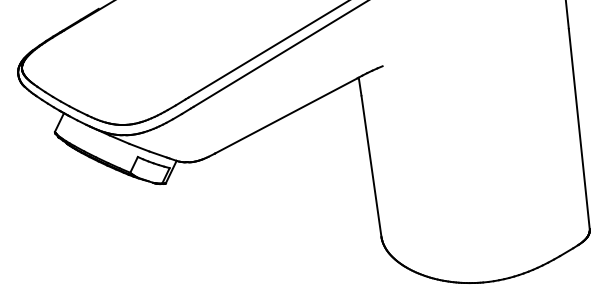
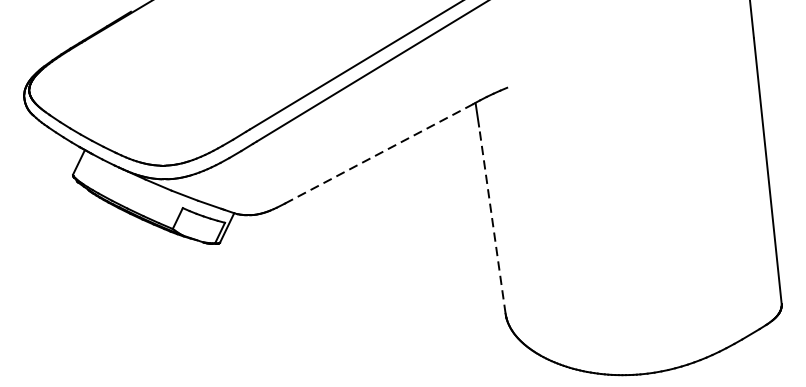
line: (285, 116) -> (378, 154), solid -> dashed
line: (371, 166) -> (492, 220), solid -> dashed

